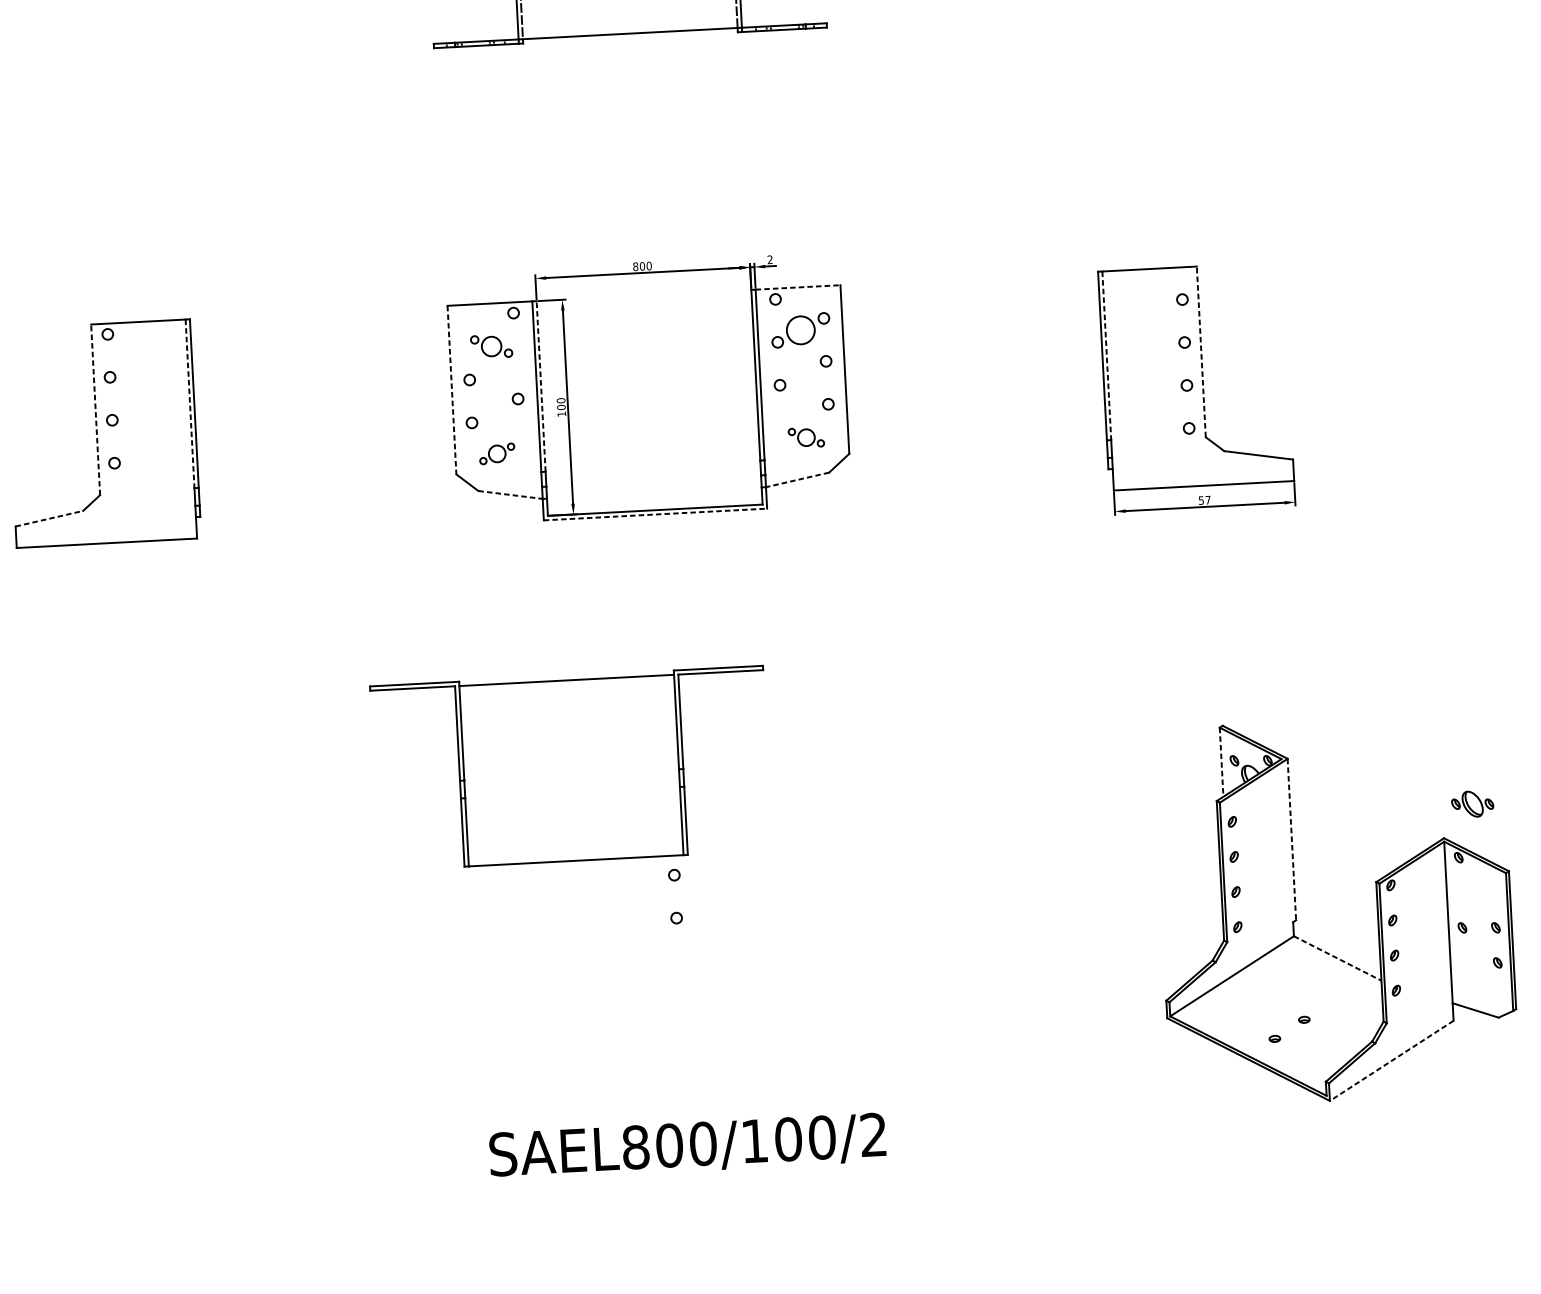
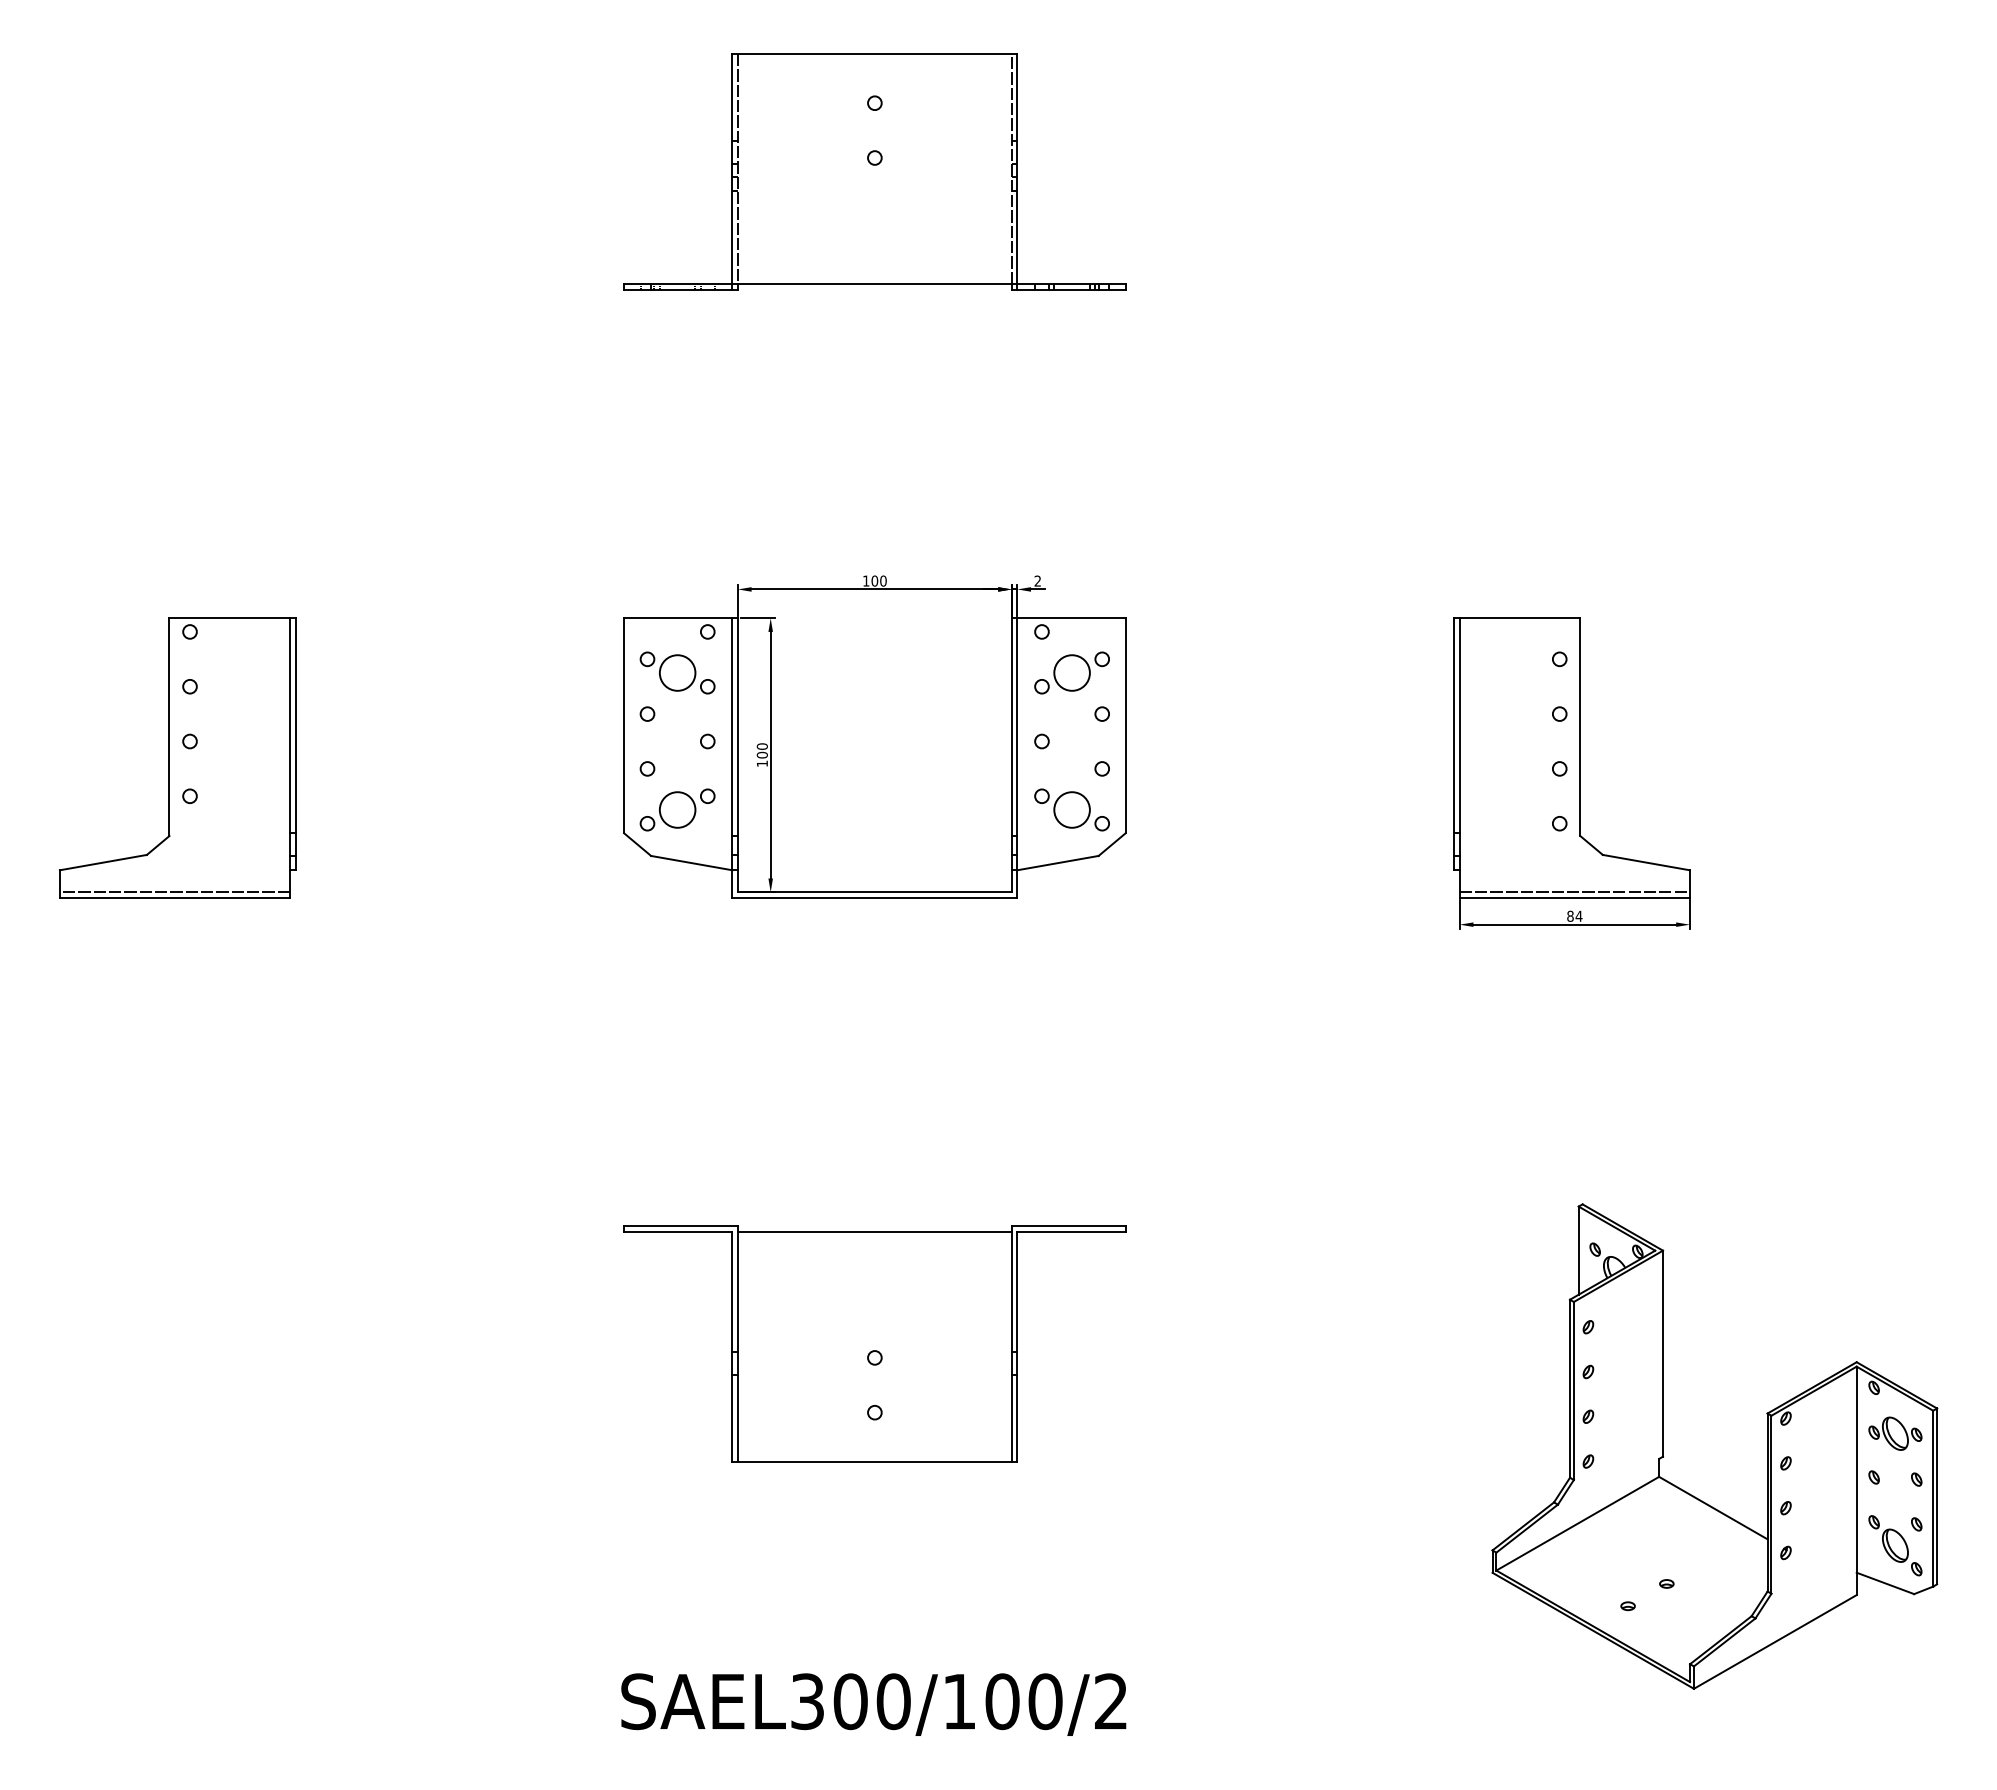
text: (635, 266) -> (866, 580), 800 -> 100
line: (798, 287) -> (1071, 618), dashed -> solid
part: (491, 346) -> (677, 672), size x1.43
line: (1201, 352) -> (1580, 727), dashed -> solid
line: (1106, 355) -> (1459, 725), dashed -> solid
line: (540, 386) -> (737, 727), dashed -> solid
line: (452, 389) -> (624, 725), dashed -> solid
line: (190, 403) -> (290, 725), dashed -> solid
line: (95, 410) -> (169, 727), dashed -> solid
part: (805, 437) -> (1071, 809), size x1.67
part: (497, 453) -> (677, 809), size x1.67
line: (797, 480) -> (1057, 863), dashed -> solid
line: (1203, 481) -> (1574, 892), added
line: (511, 495) -> (692, 863), dashed -> solid
text: (1204, 499) -> (1574, 915), 57 -> 84
line: (655, 514) -> (875, 897), dashed -> solid
line: (49, 518) -> (103, 862), dashed -> solid
line: (106, 539) -> (174, 892), added
line: (1221, 762) -> (1578, 1251), dashed -> solid
part: (571, 767) -> (874, 1343), moved
part: (1472, 803) -> (1895, 1433), moved
line: (1291, 840) -> (1662, 1354), dashed -> solid
line: (1337, 958) -> (1713, 1508), dashed -> solid
part: (1481, 980) -> (1895, 1545), added
line: (1391, 1060) -> (1775, 1641), dashed -> solid
text: (635, 1147) -> (807, 1701), SAEL800/100/2 -> SAEL300/100/2

